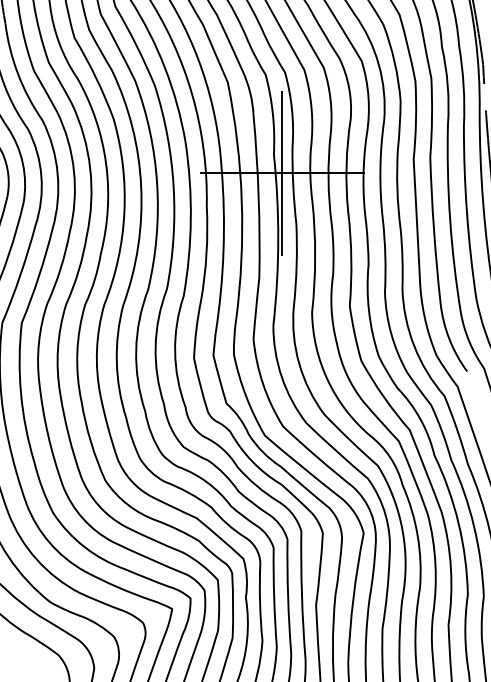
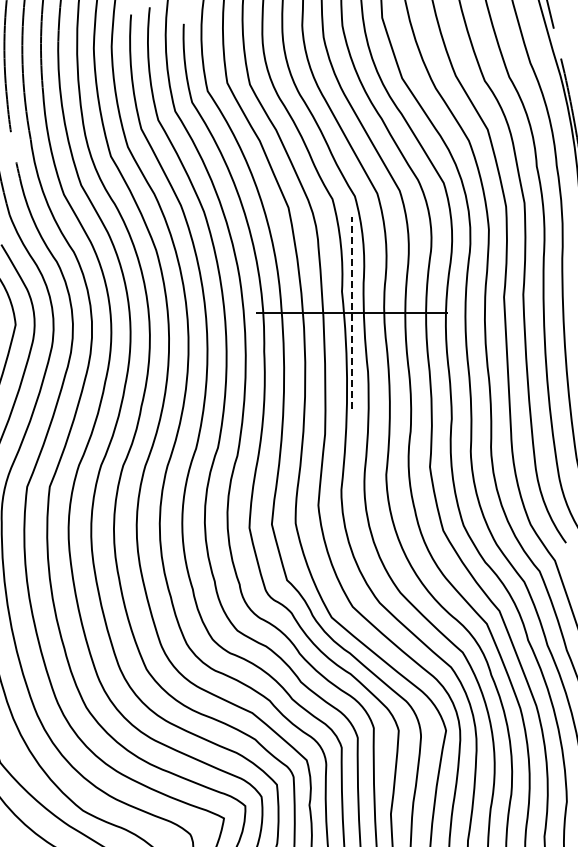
line: (282, 173) -> (351, 313), solid -> dashed

